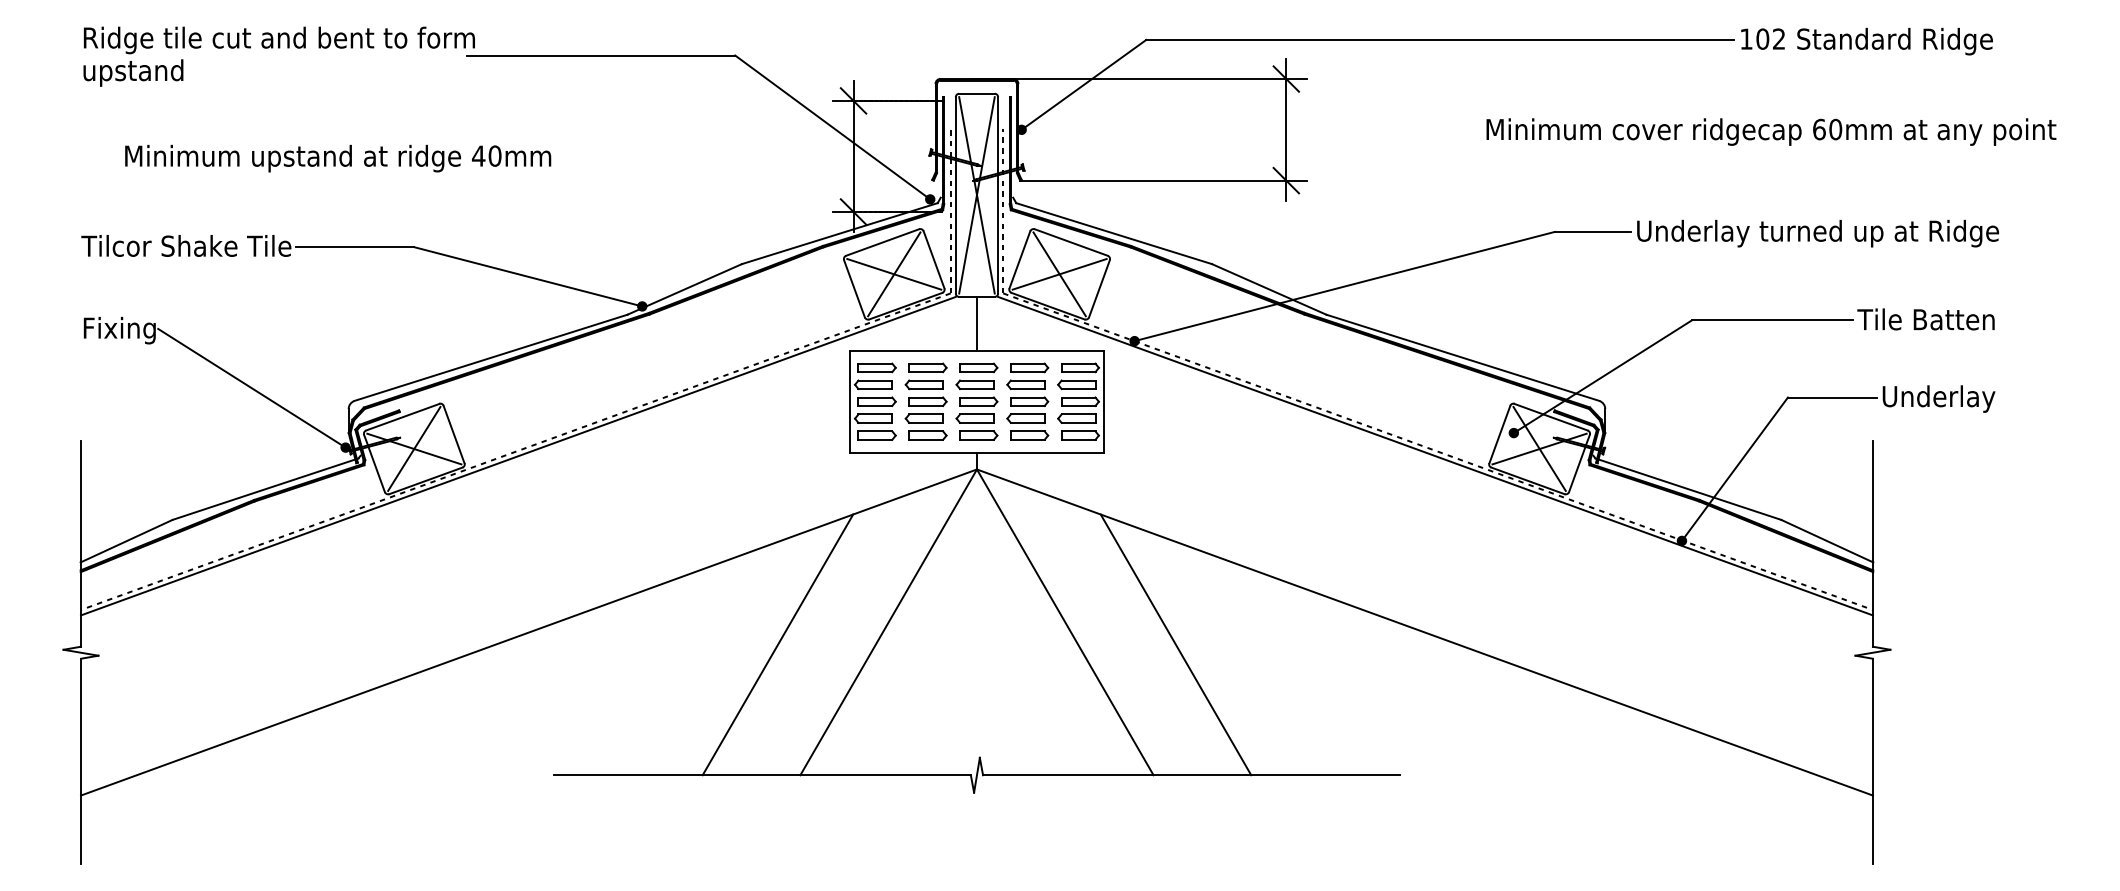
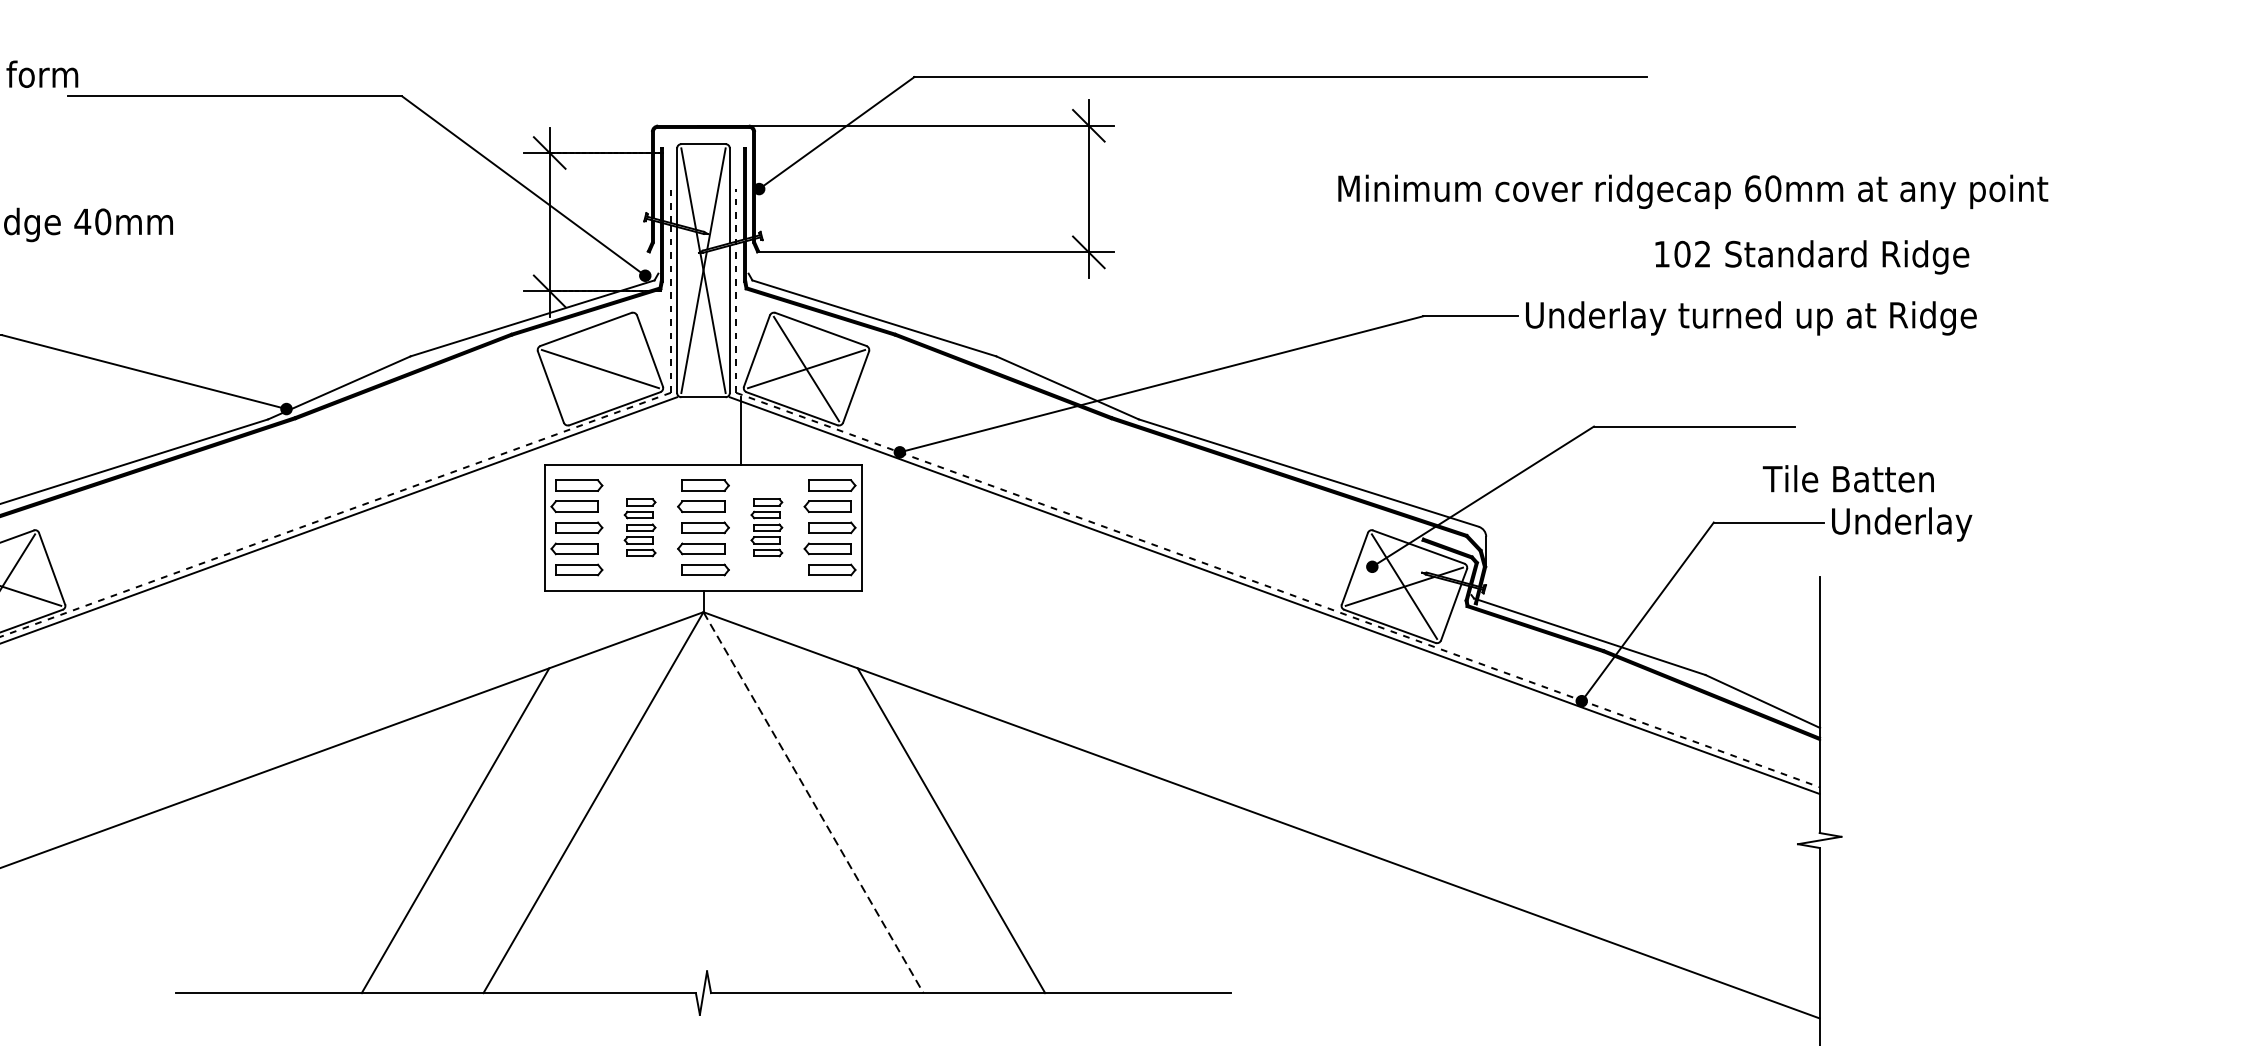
text: (1866, 41) -> (1811, 257), moved
line: (894, 274) -> (600, 369), removed
text: (1925, 319) -> (1847, 478), moved
line: (976, 323) -> (740, 430), moved
part: (925, 401) -> (639, 527), size x0.6
part: (1027, 401) -> (766, 527), size x0.6
line: (1065, 622) -> (813, 802), solid -> dashed

